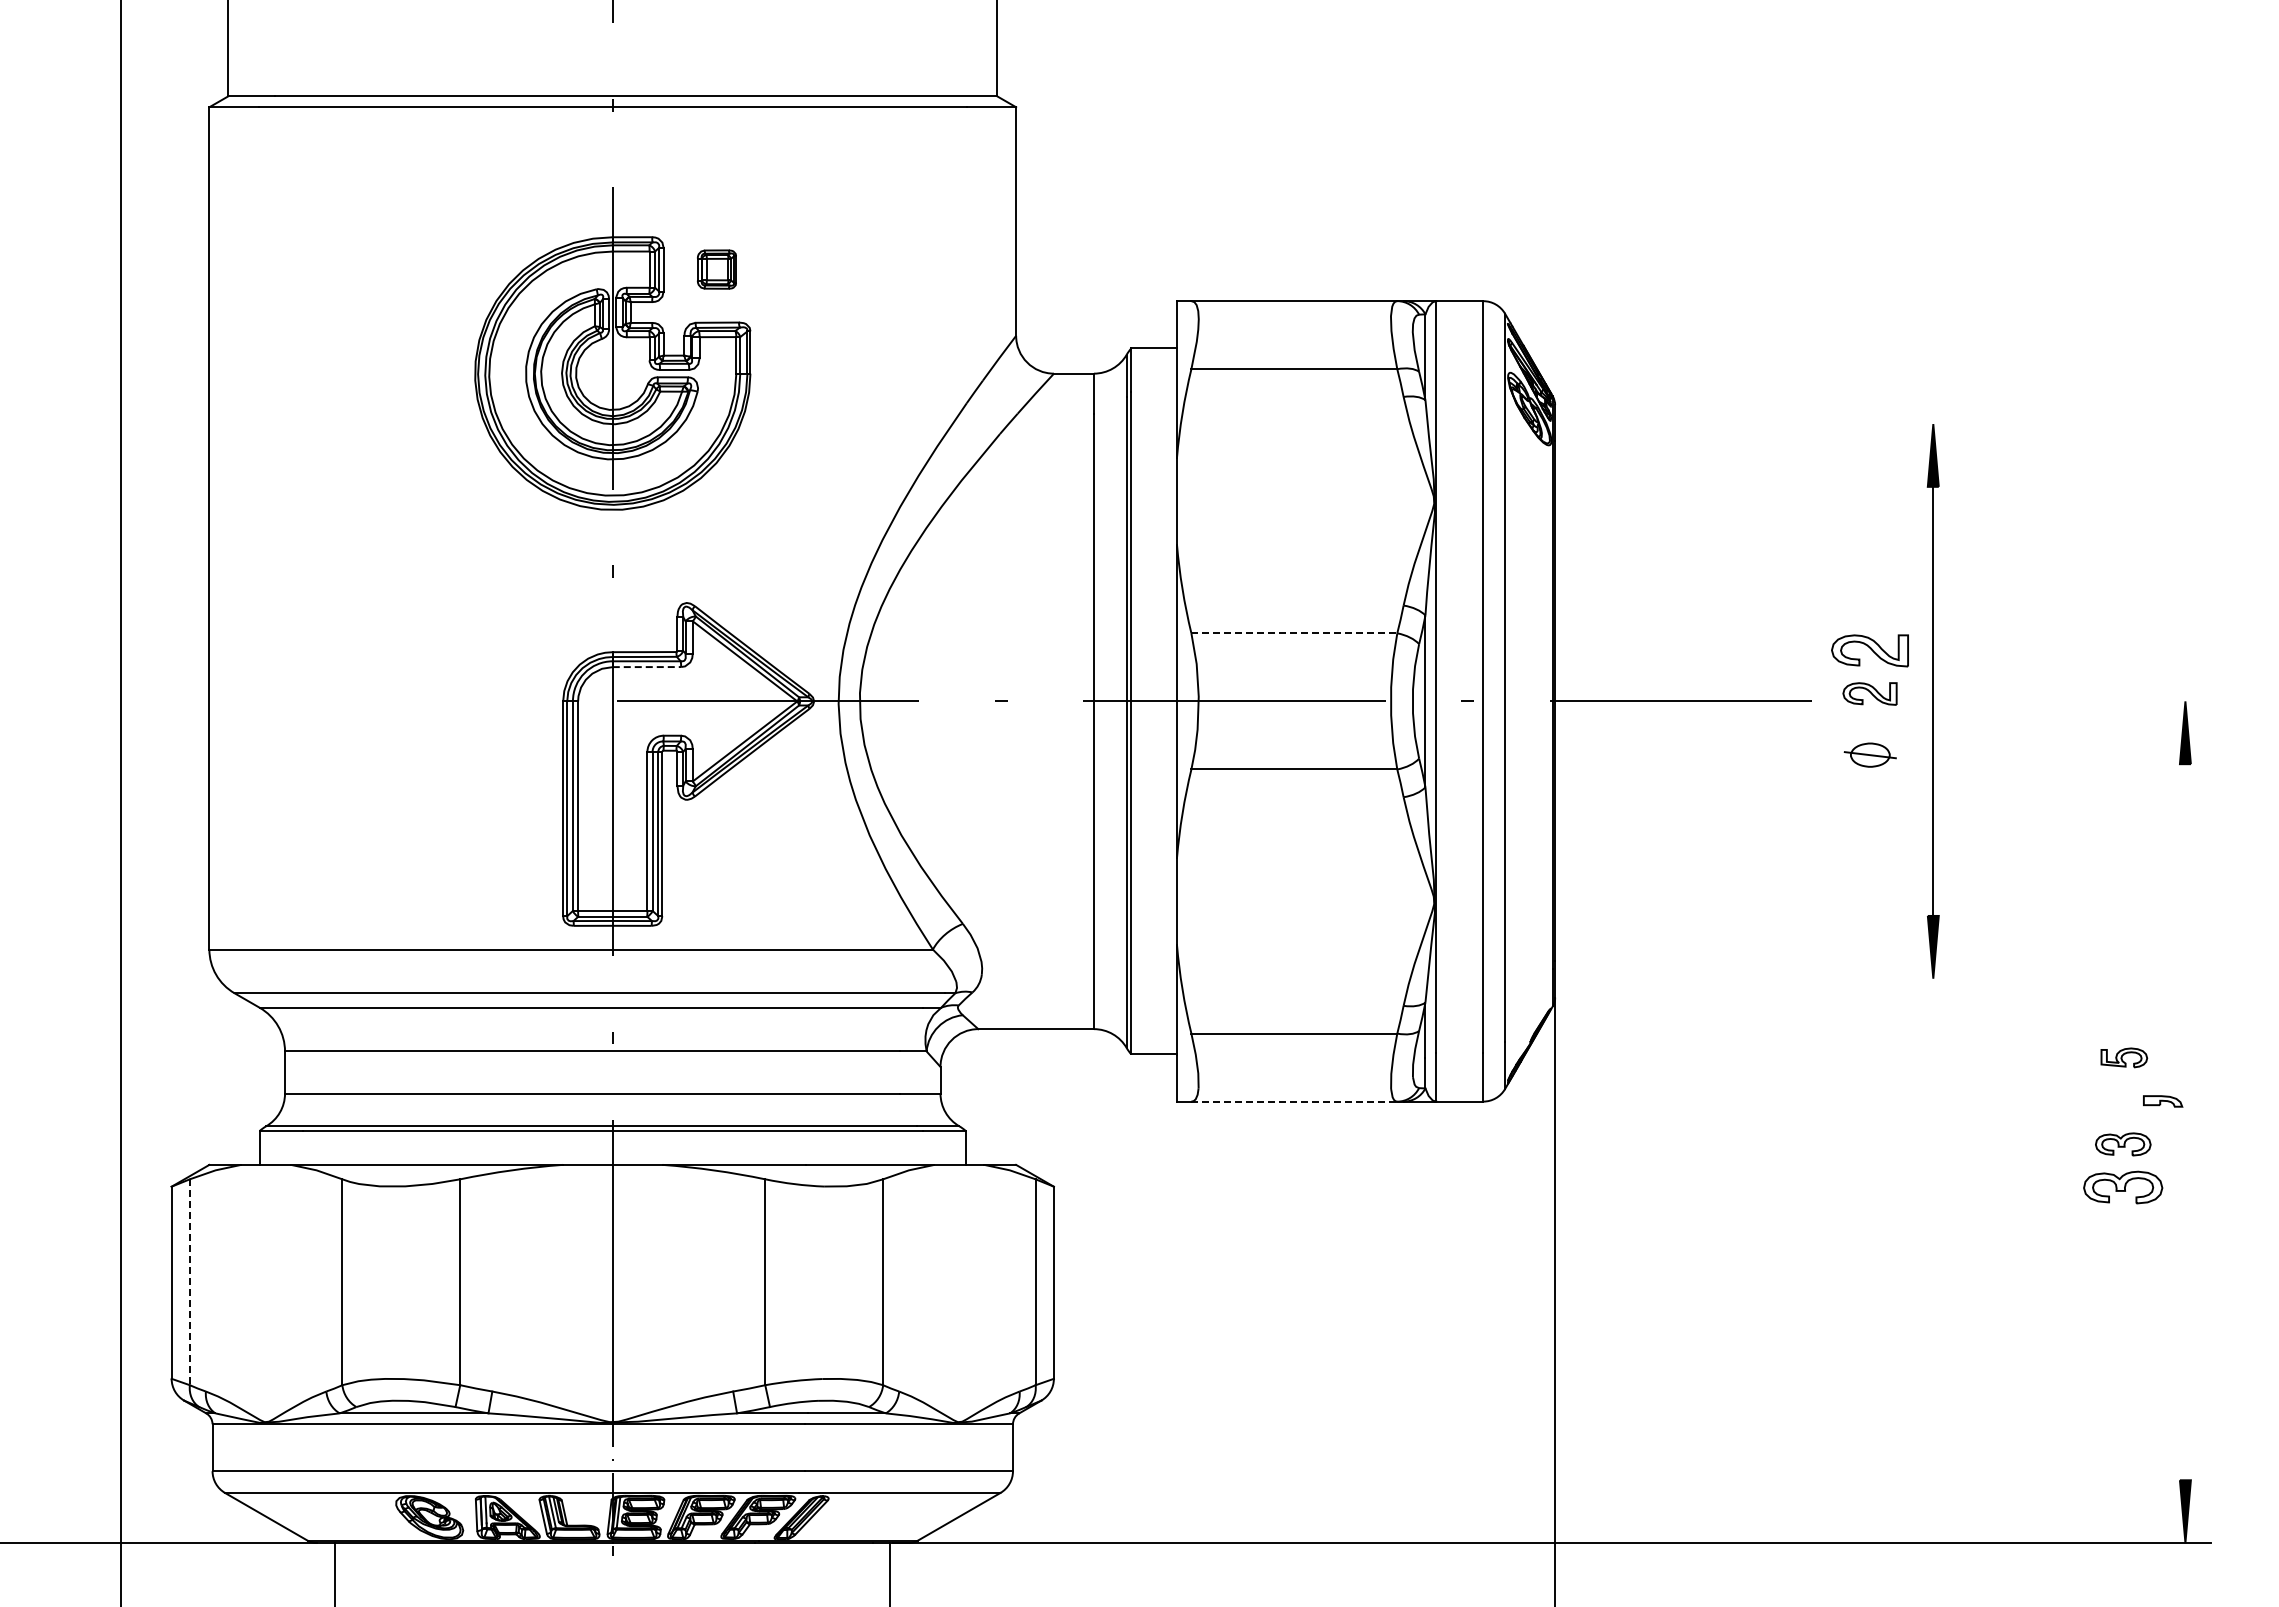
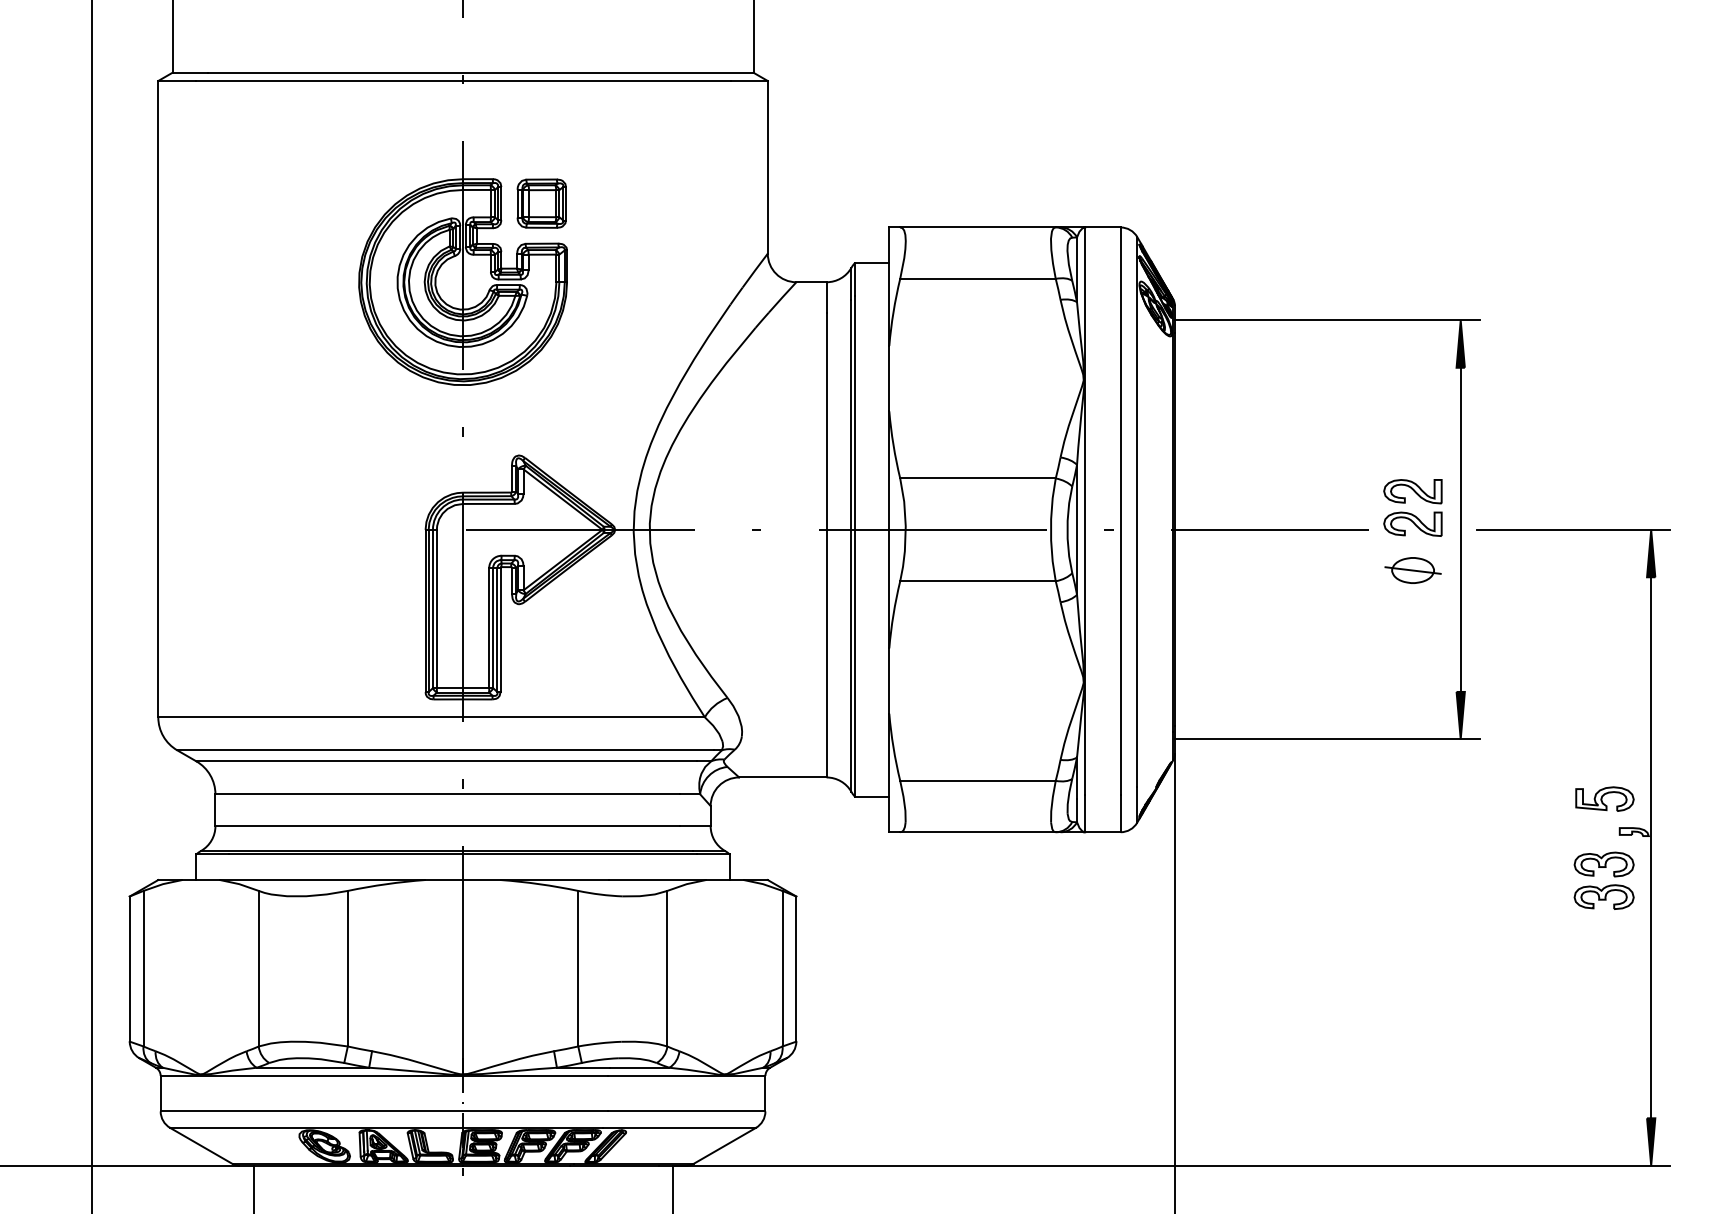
part: (716, 269) -> (541, 203), size x1.67
line: (1756, 424) -> (1327, 320), added
line: (1294, 633) -> (978, 478), dashed -> solid
line: (647, 667) -> (489, 504), dashed -> solid
part: (1869, 693) -> (1412, 523), size x1.43
line: (2082, 701) -> (1573, 529), added
part: (1870, 754) -> (1413, 569), size x1.43
line: (1756, 978) -> (1327, 739), added
part: (2124, 1057) -> (1605, 798), size x1.67
line: (1294, 1101) -> (978, 832), dashed -> solid
line: (2185, 1122) -> (1651, 848), added
part: (2123, 1144) -> (1604, 864), size x1.43
line: (189, 1282) -> (143, 968), dashed -> solid

